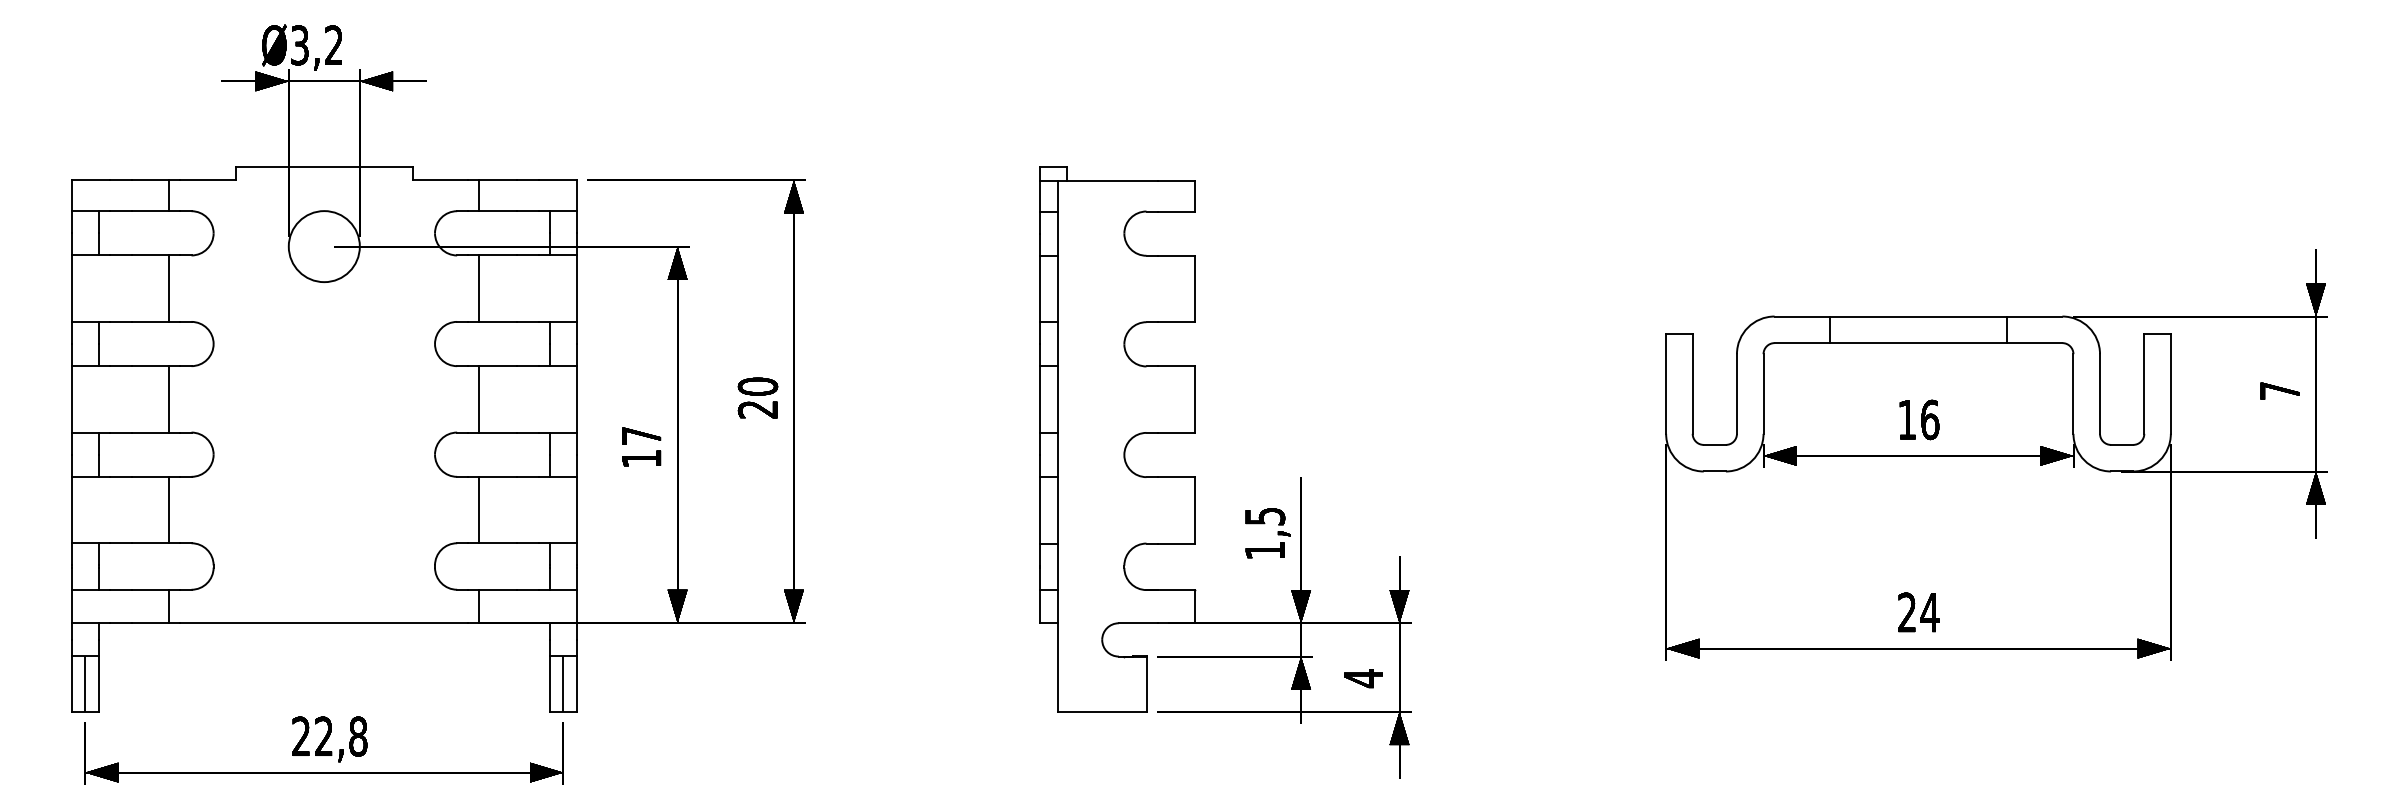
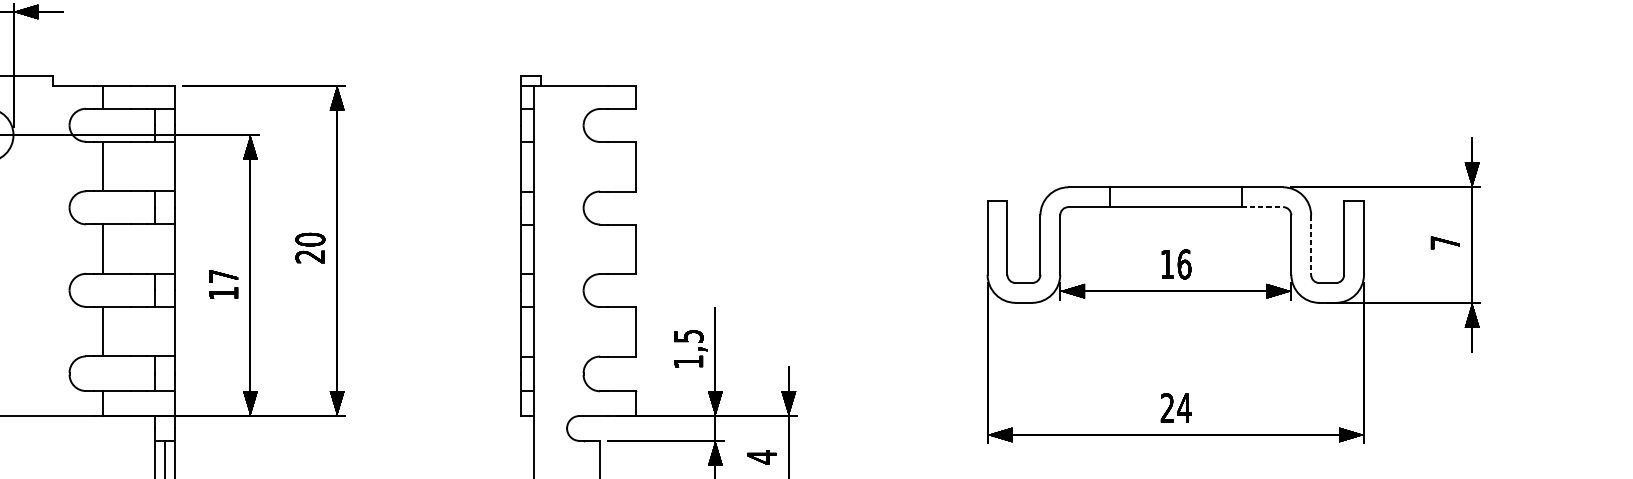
line: (2034, 343) -> (1262, 207), solid -> dashed
line: (2100, 394) -> (1311, 245), solid -> dashed

